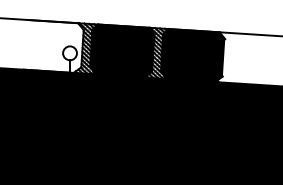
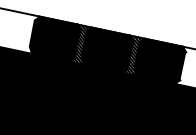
fill: (51, 46) -> (54, 39), added

